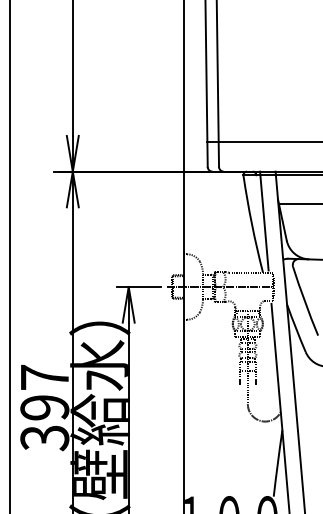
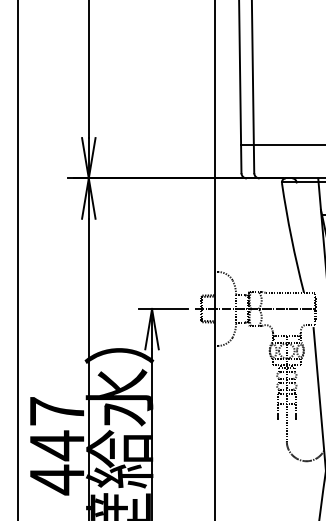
line: (264, 220) -> (305, 233), removed
text: (44, 422) -> (56, 462), 397 -> 447

